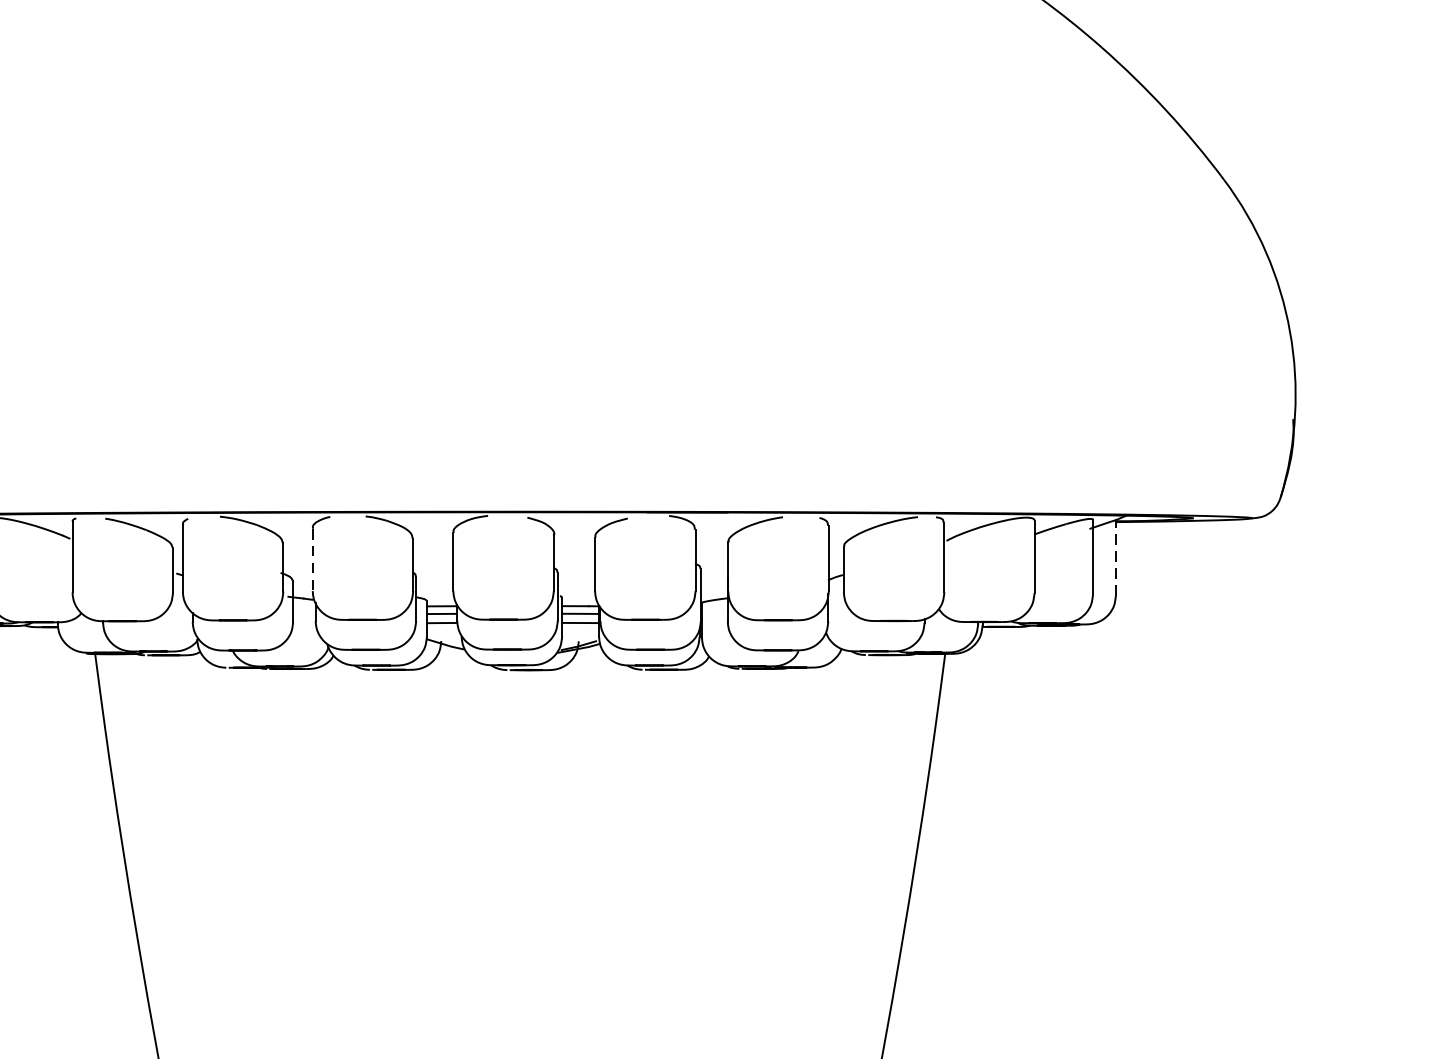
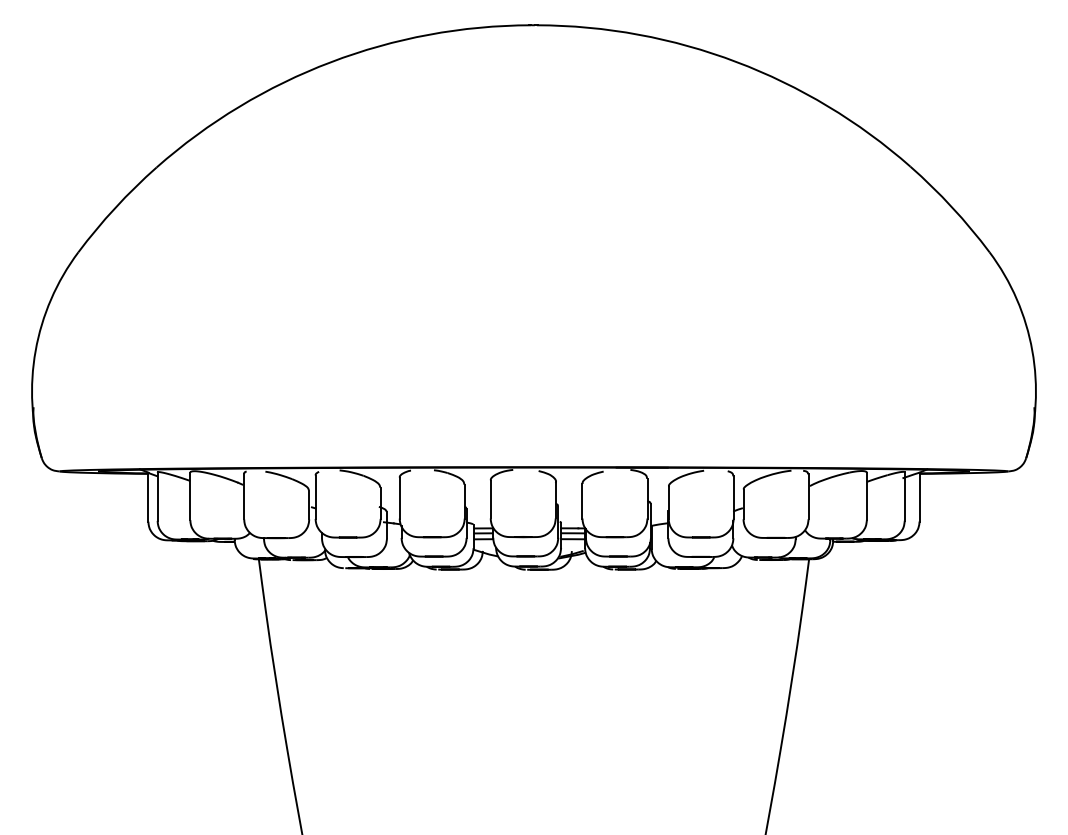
line: (1115, 556) -> (919, 496), dashed -> solid
line: (312, 560) -> (399, 498), dashed -> solid

